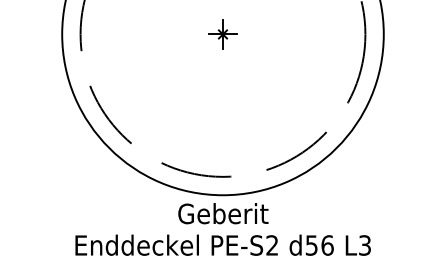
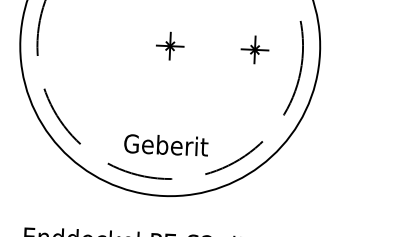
part: (313, 34) -> (254, 49), added
text: (223, 213) -> (166, 145), moved

